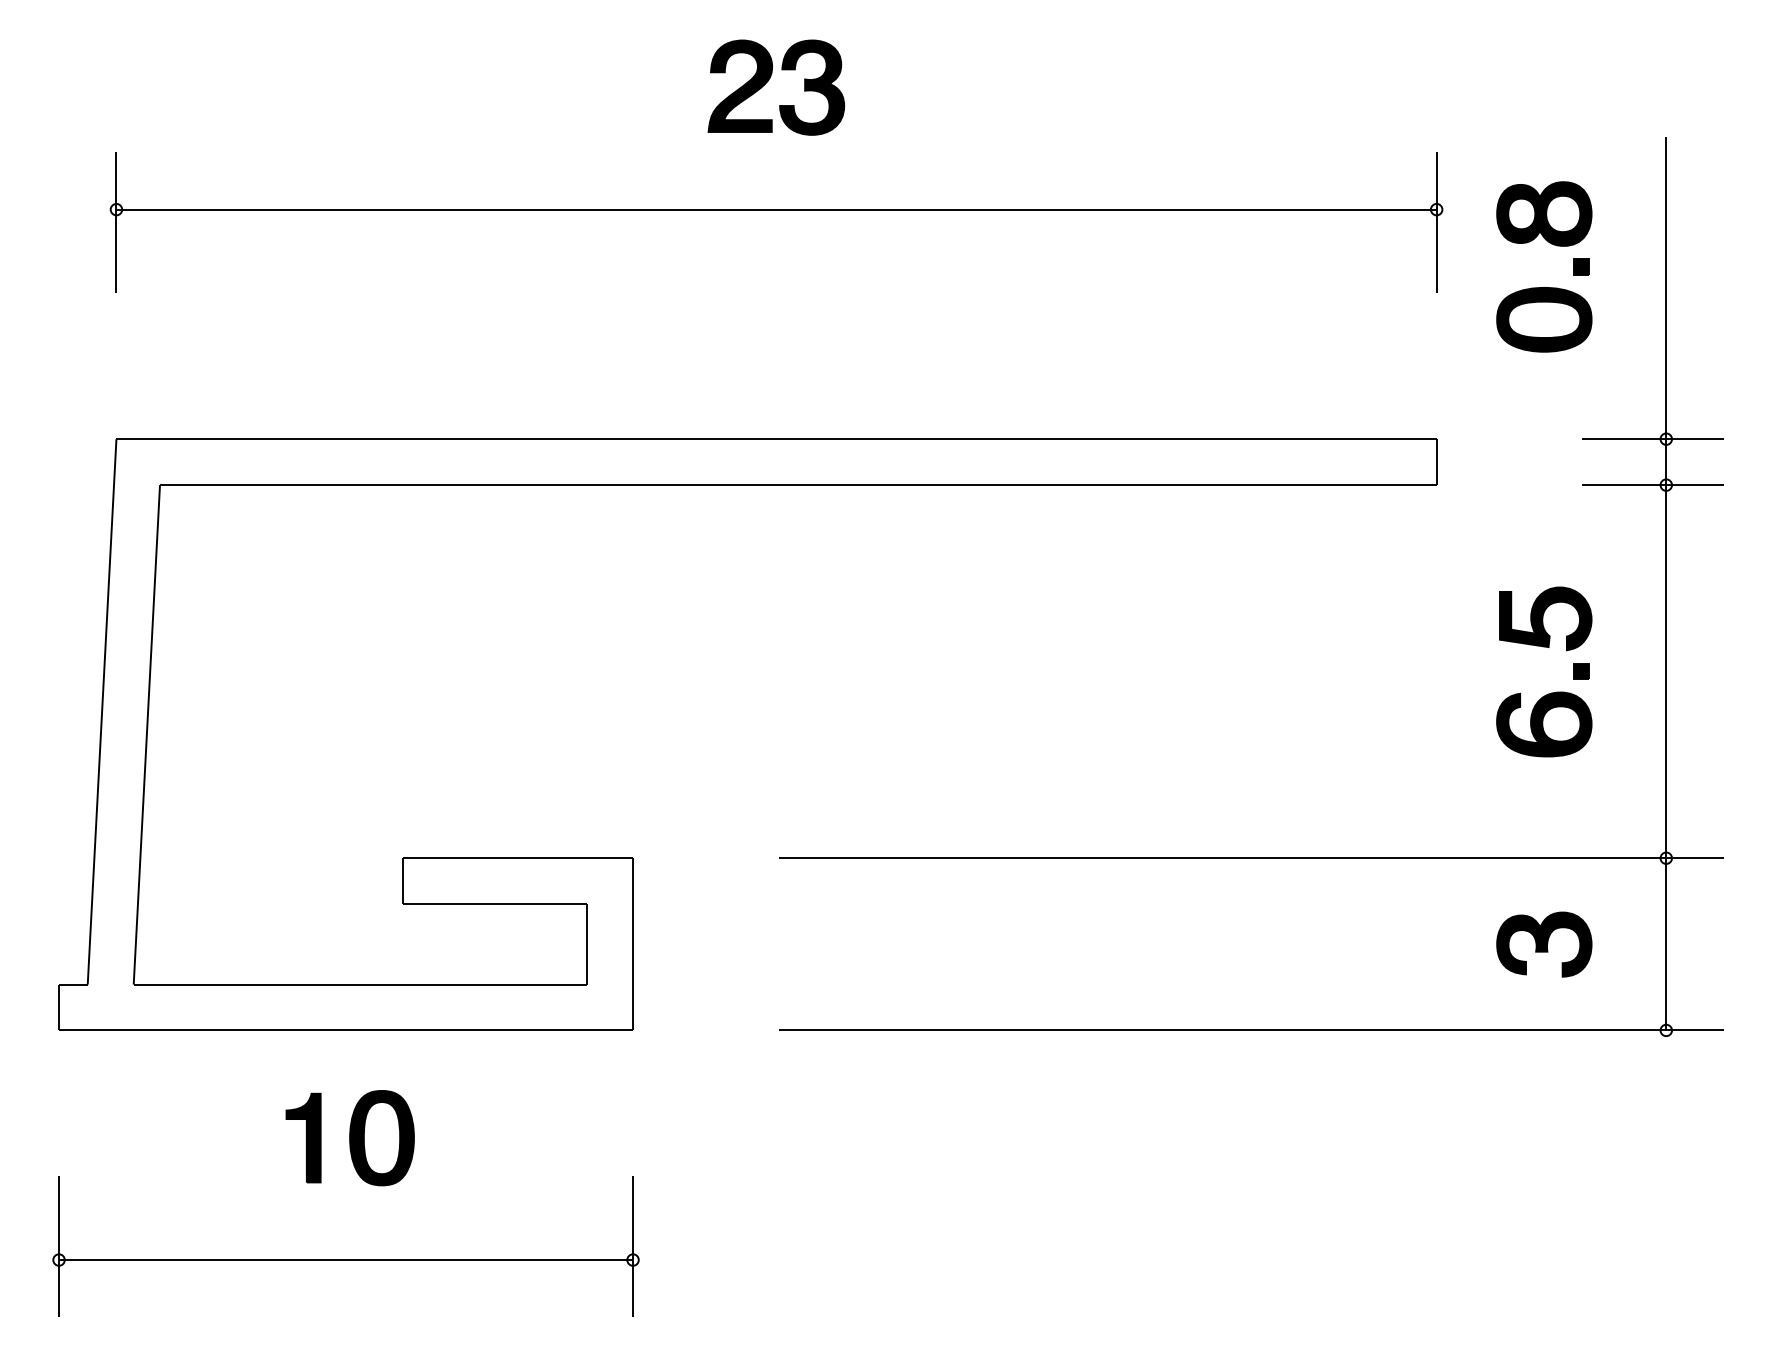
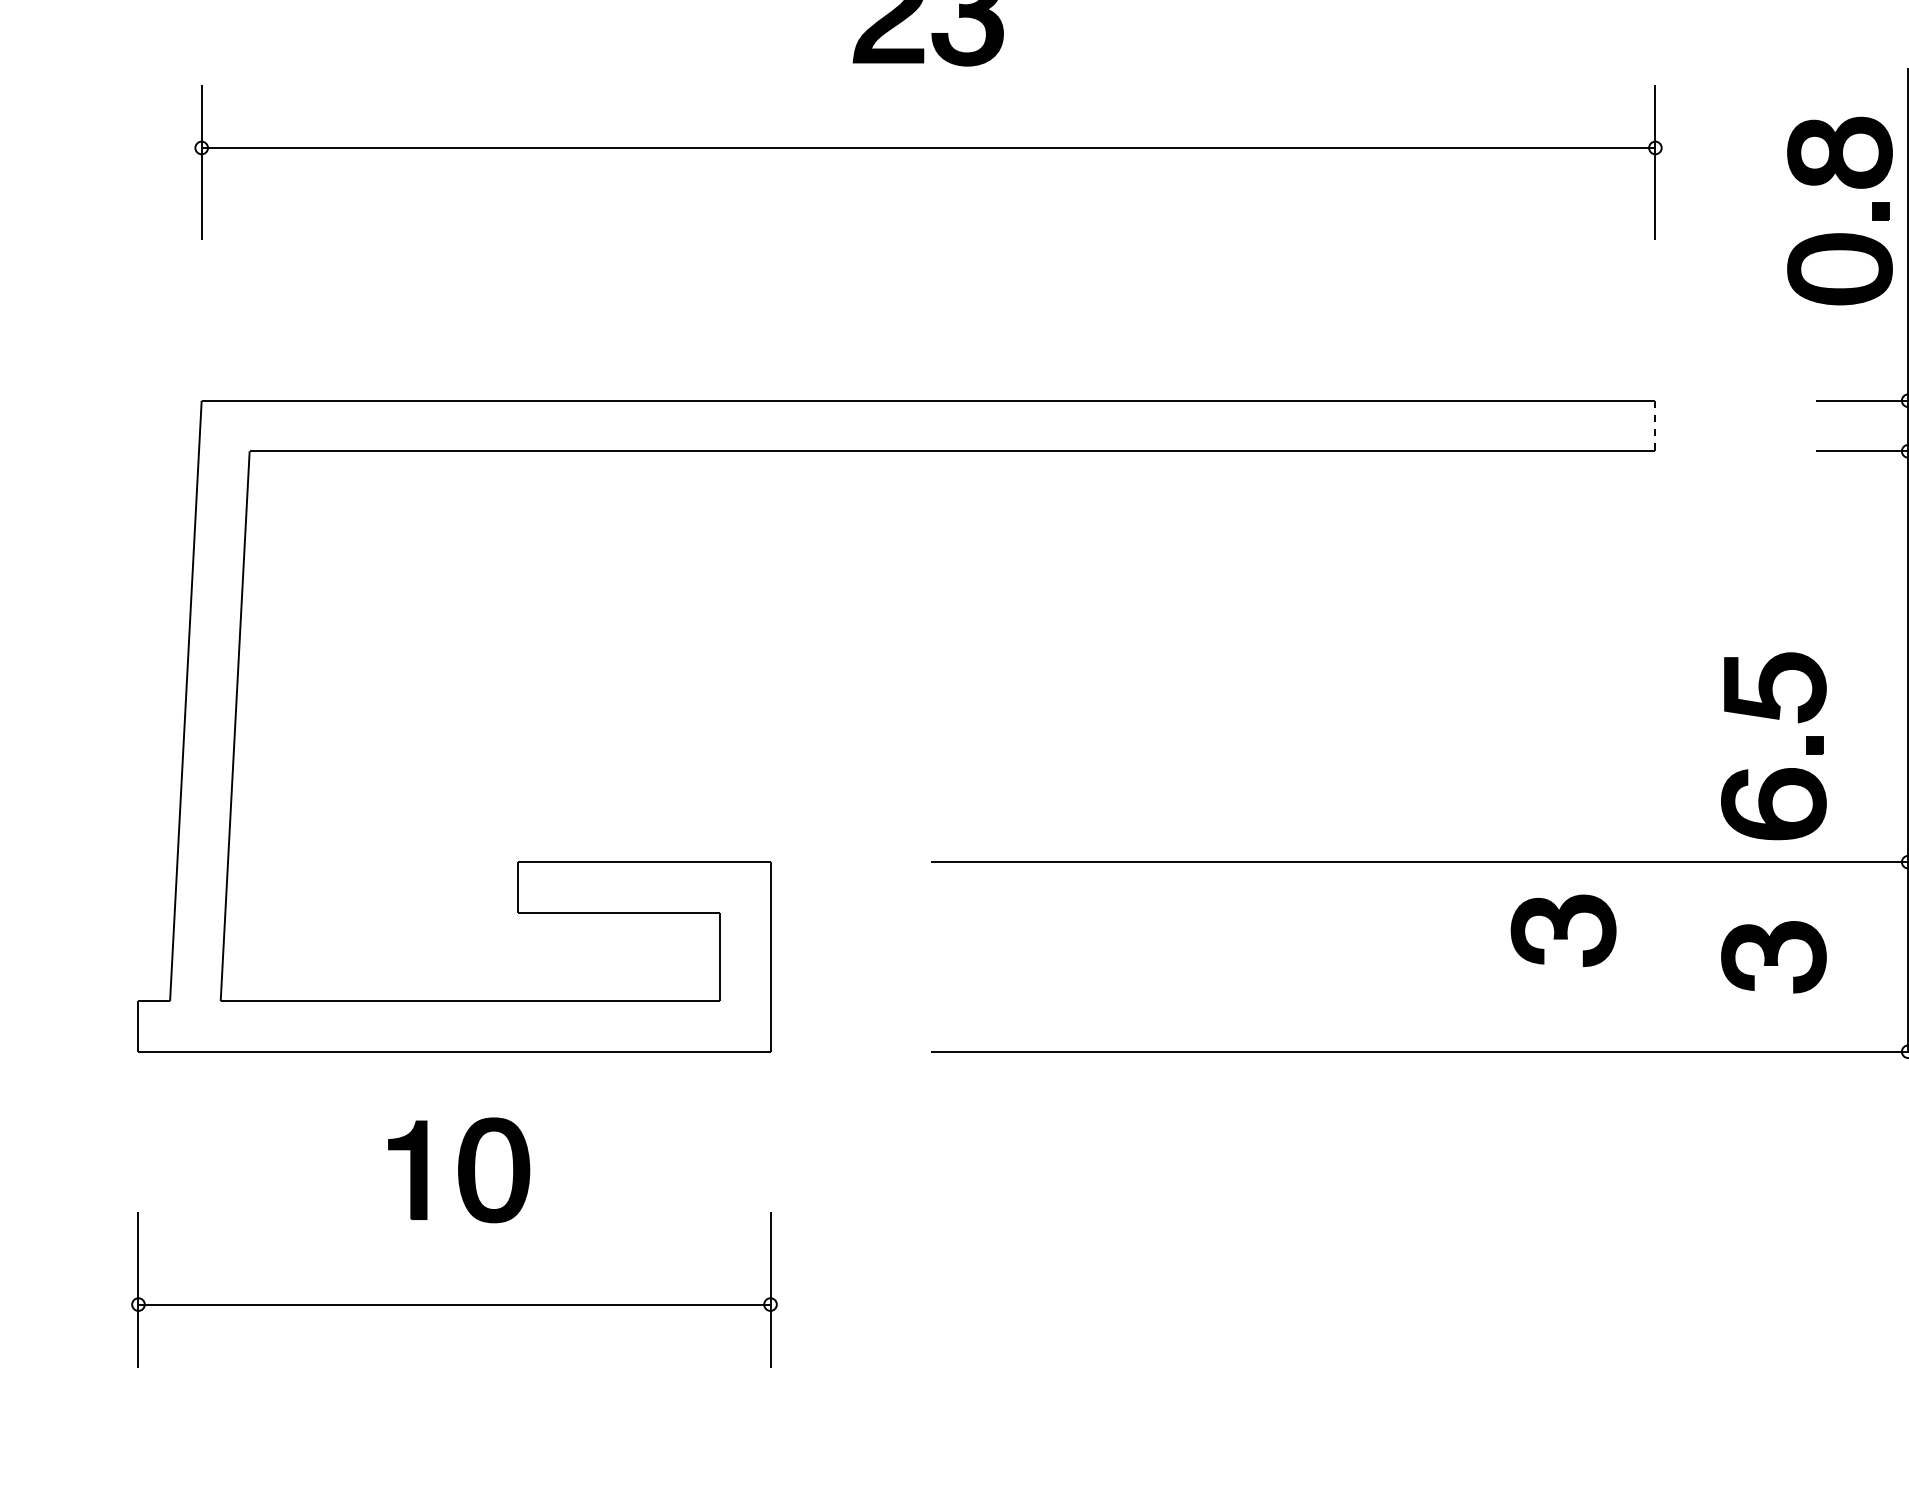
part: (1544, 287) -> (1840, 233), moved
line: (1436, 462) -> (1655, 426), solid -> dashed
part: (1551, 692) -> (1781, 768), moved
part: (1353, 920) -> (1563, 930), added

